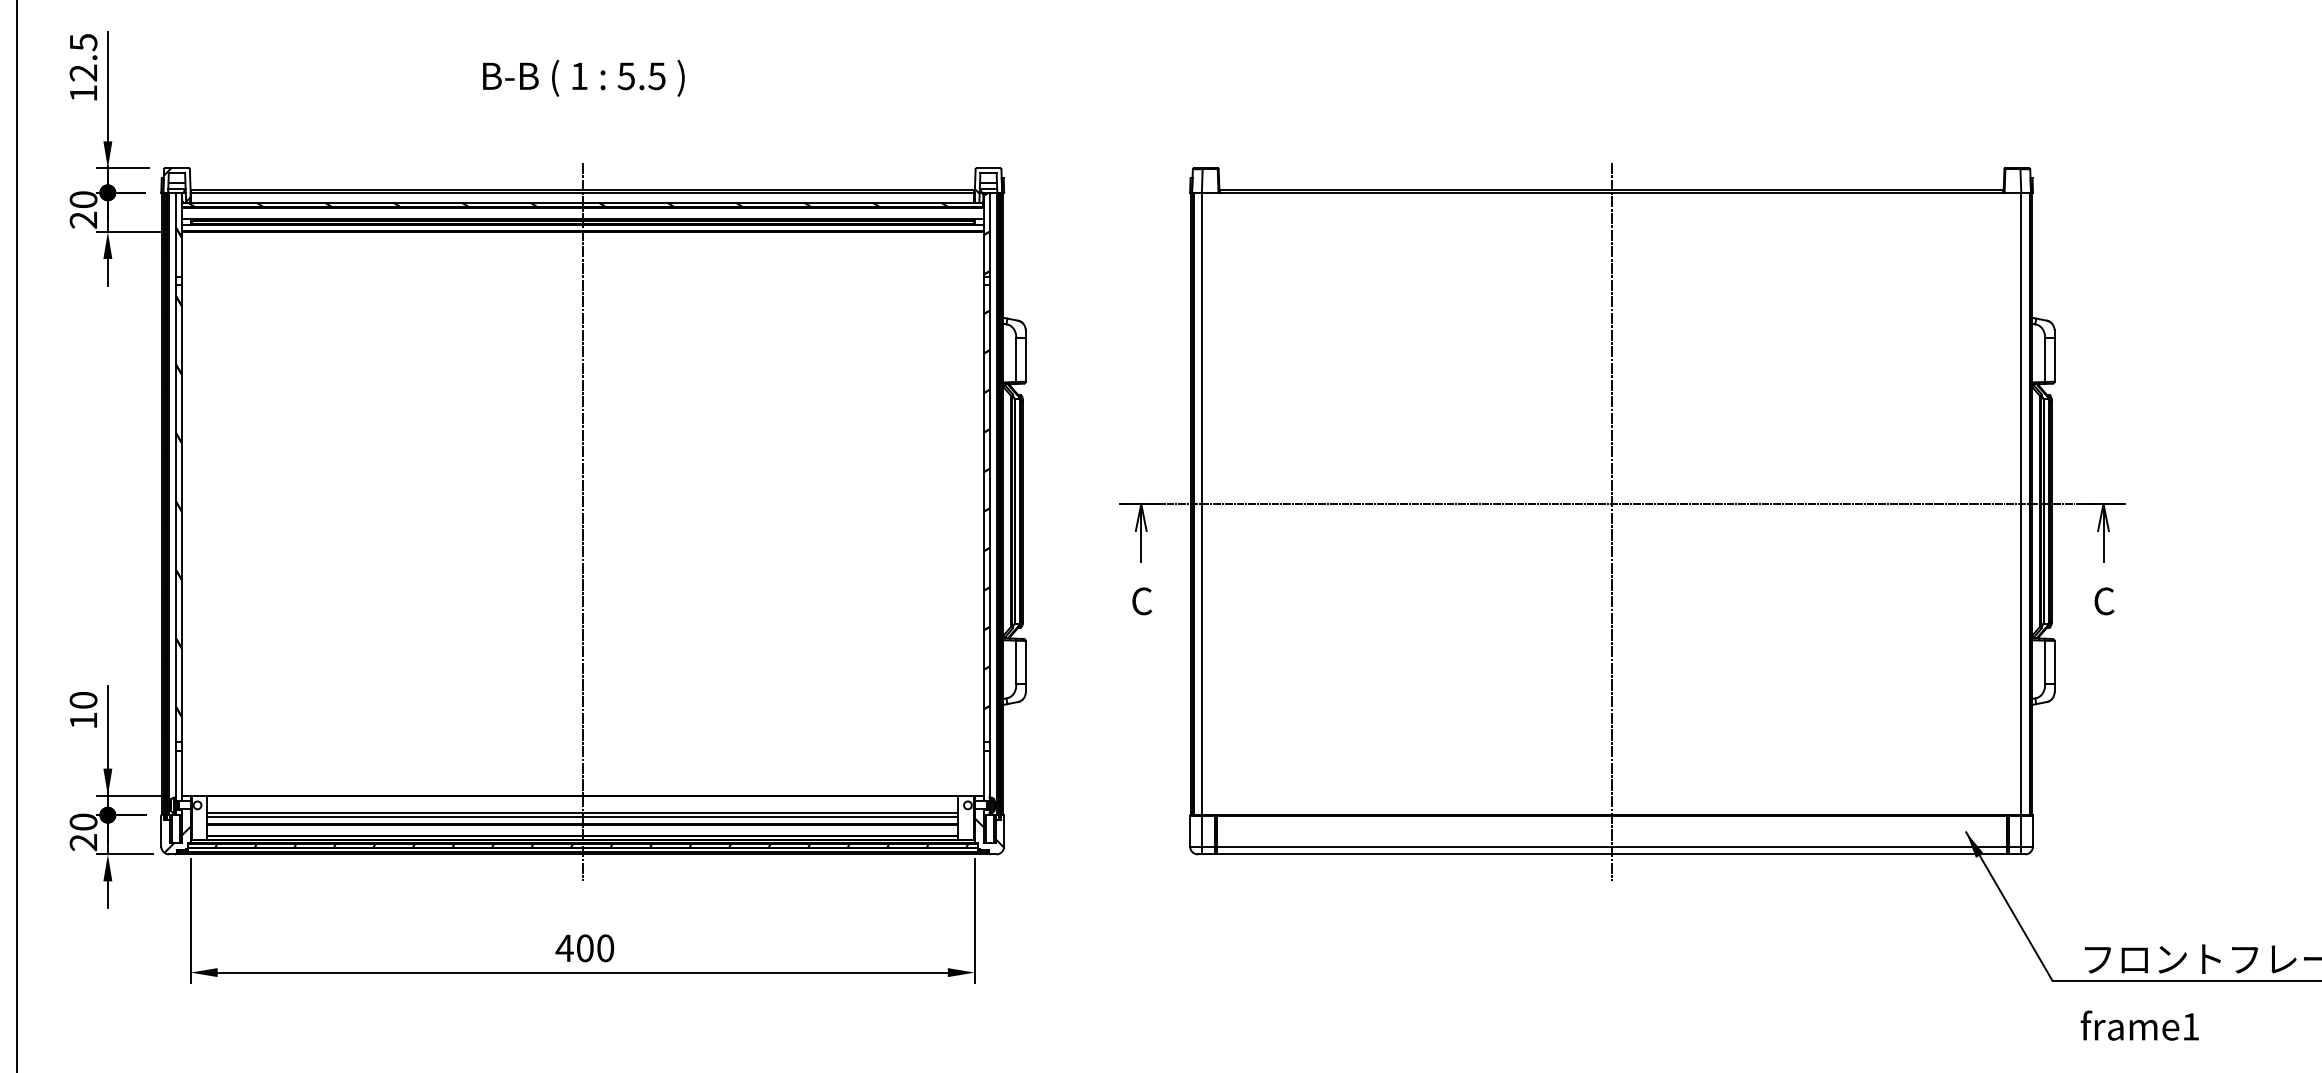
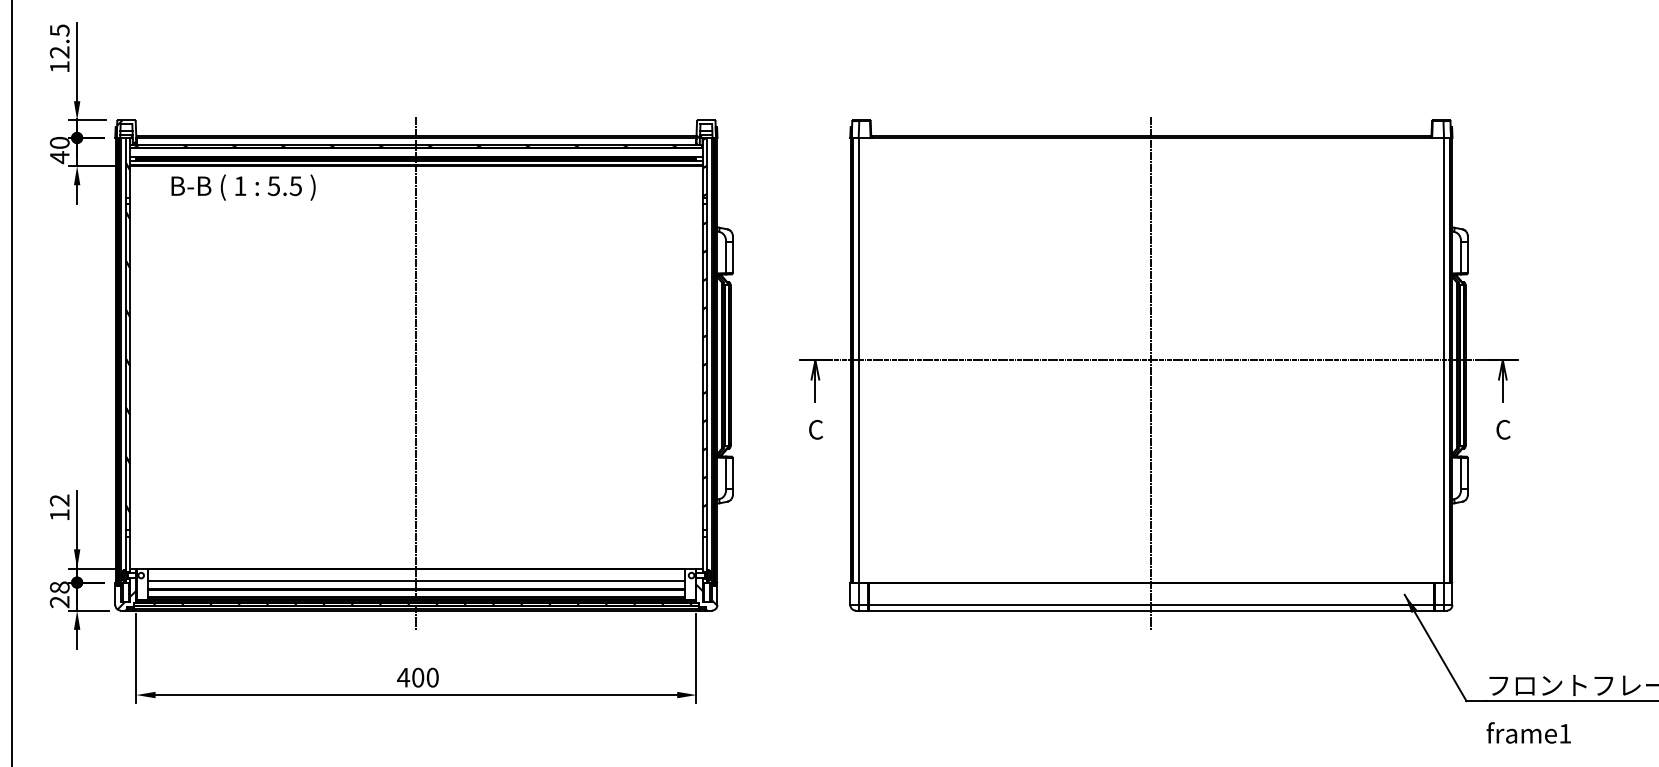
text: (583, 78) -> (243, 187), moved
text: (82, 220) -> (59, 157), 20 -> 40
text: (83, 700) -> (59, 500), 10 -> 12
line: (582, 817) -> (416, 584), removed
text: (83, 821) -> (59, 587), 20 -> 28

